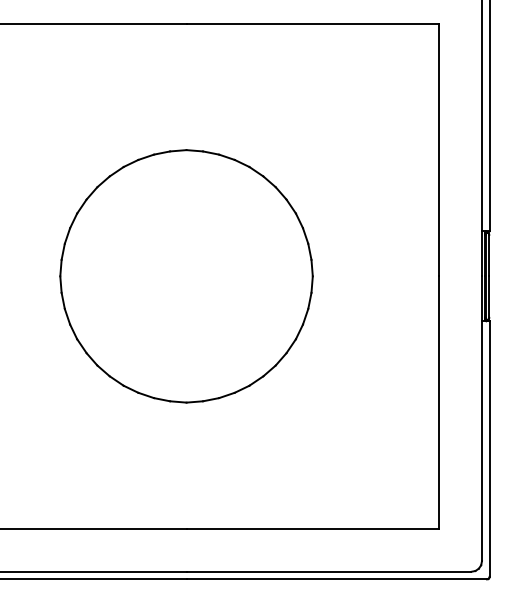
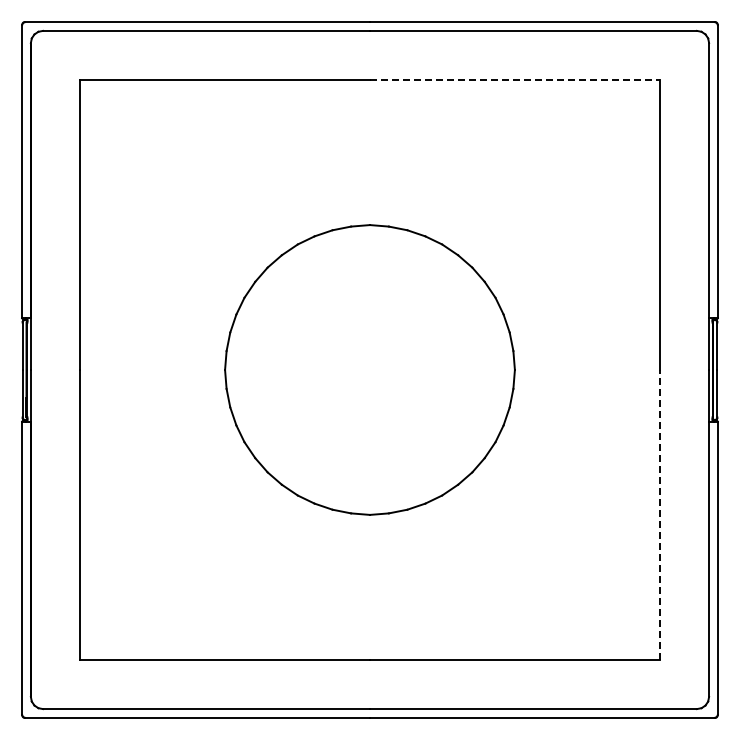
line: (312, 24) -> (514, 80), solid -> dashed
line: (438, 402) -> (659, 514), solid -> dashed

